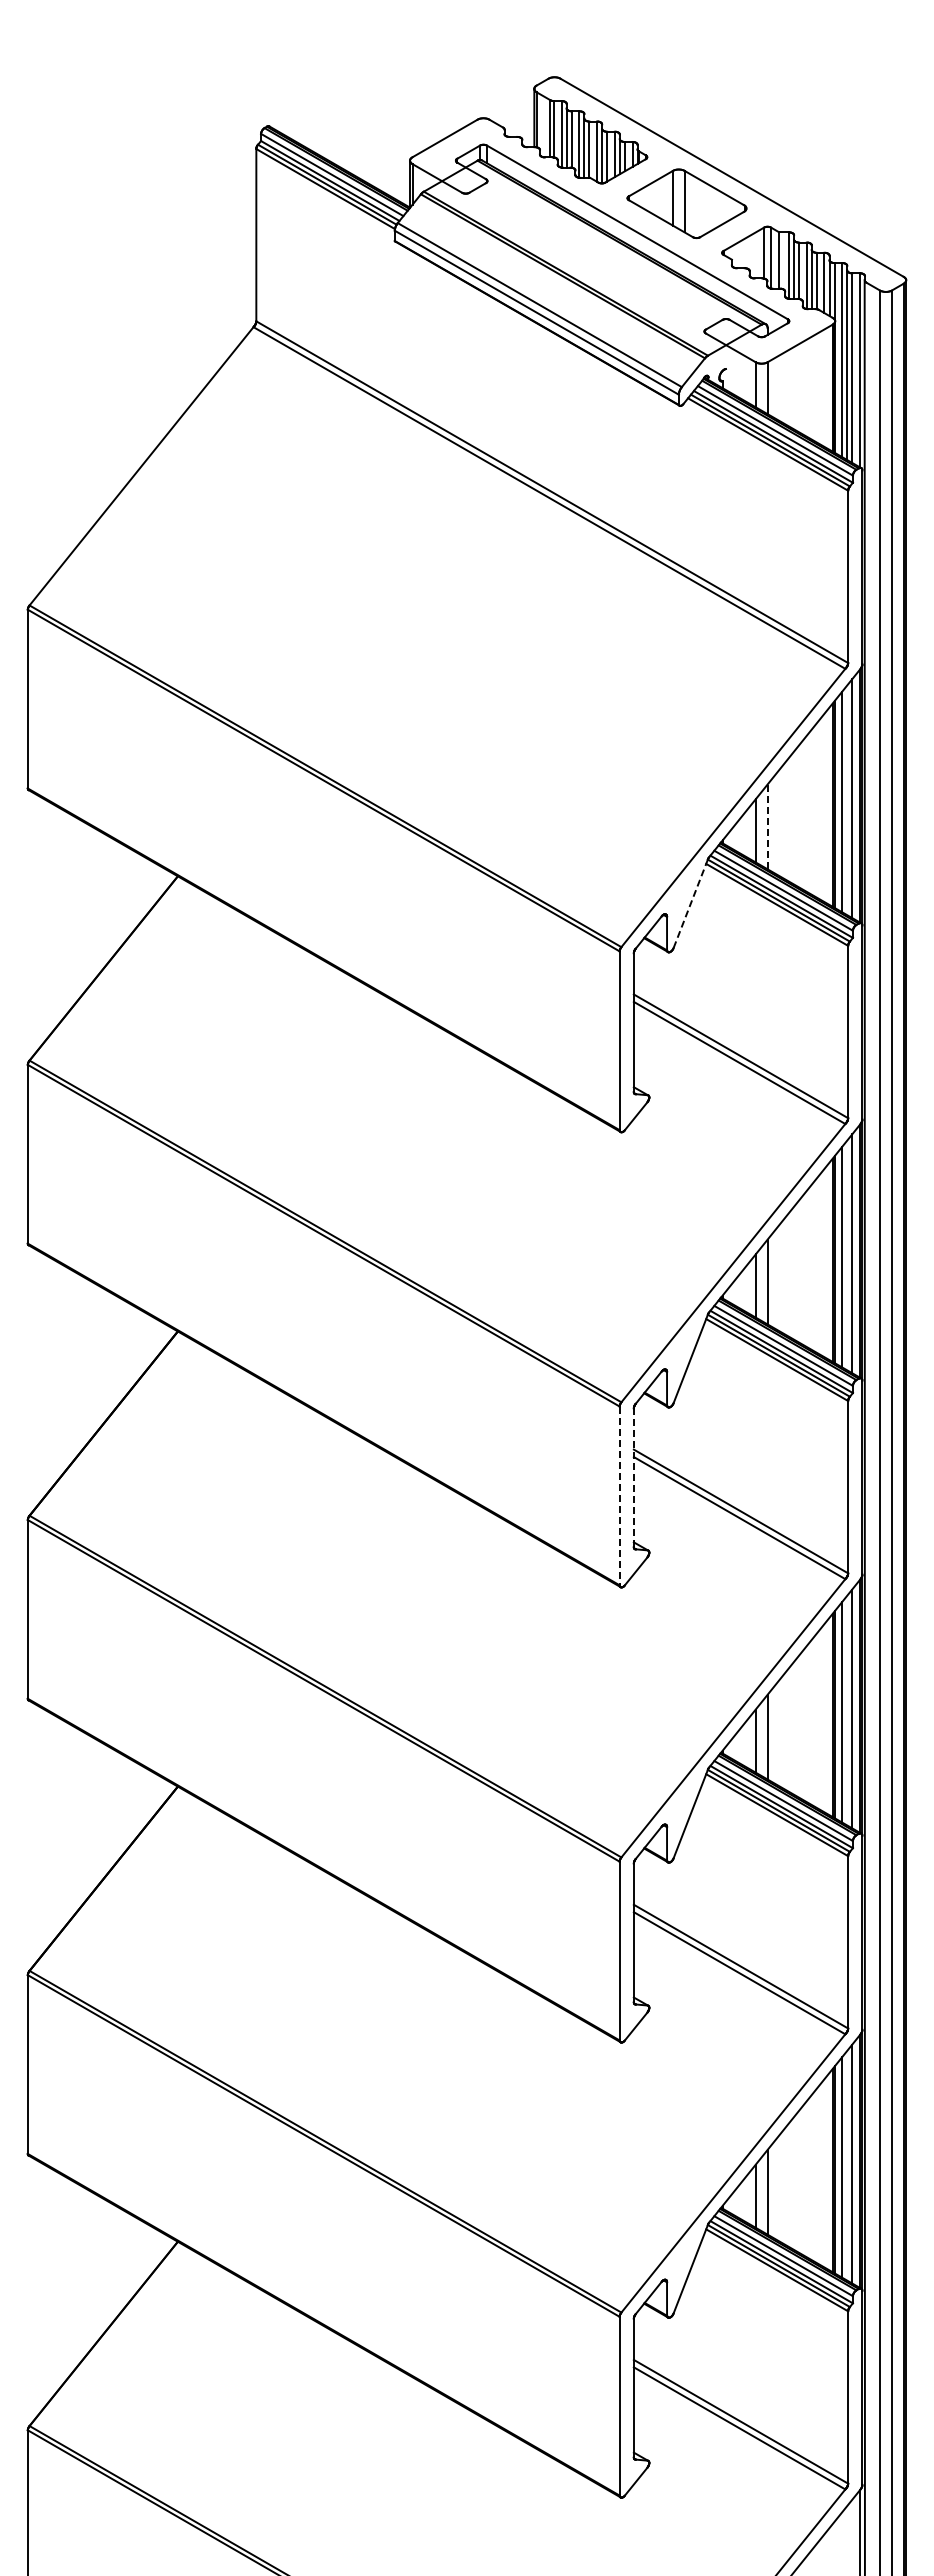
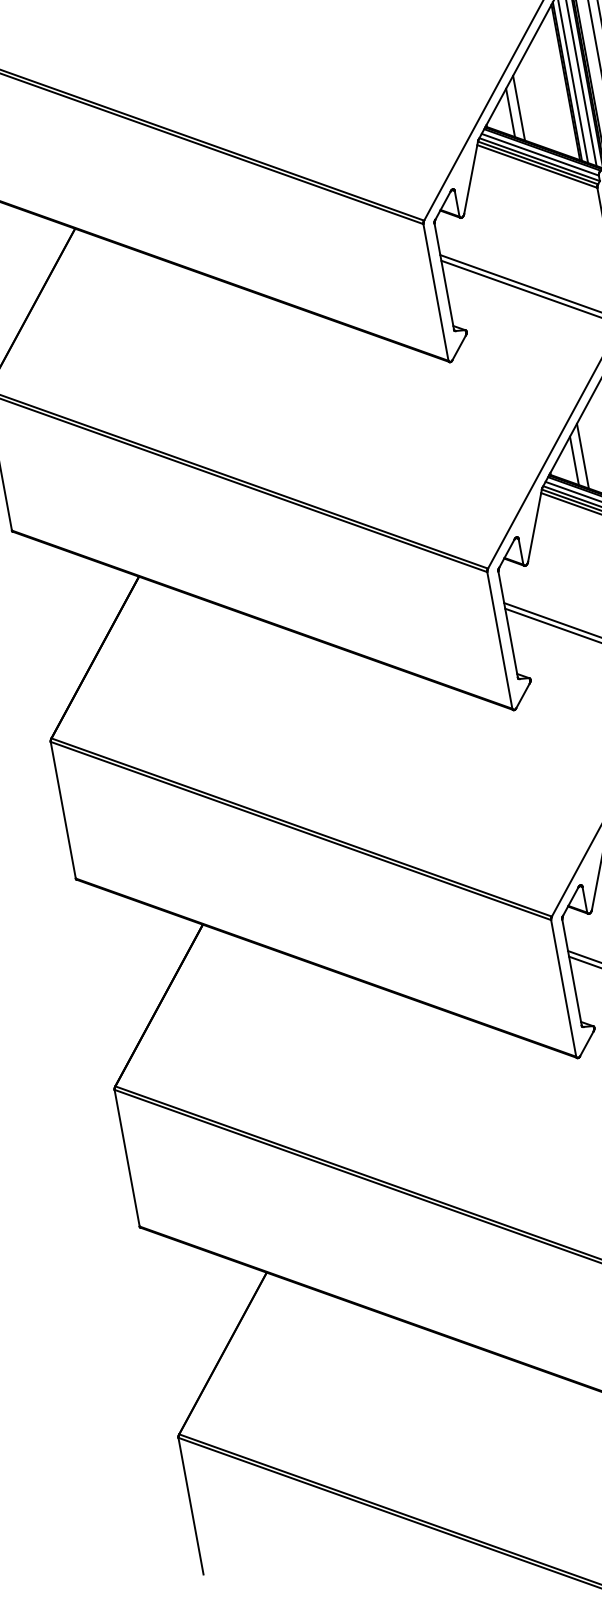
line: (767, 826) -> (518, 107), dashed -> solid
line: (690, 903) -> (470, 177), dashed -> solid
line: (633, 1477) -> (507, 624), dashed -> solid
line: (619, 1496) -> (499, 640), dashed -> solid

